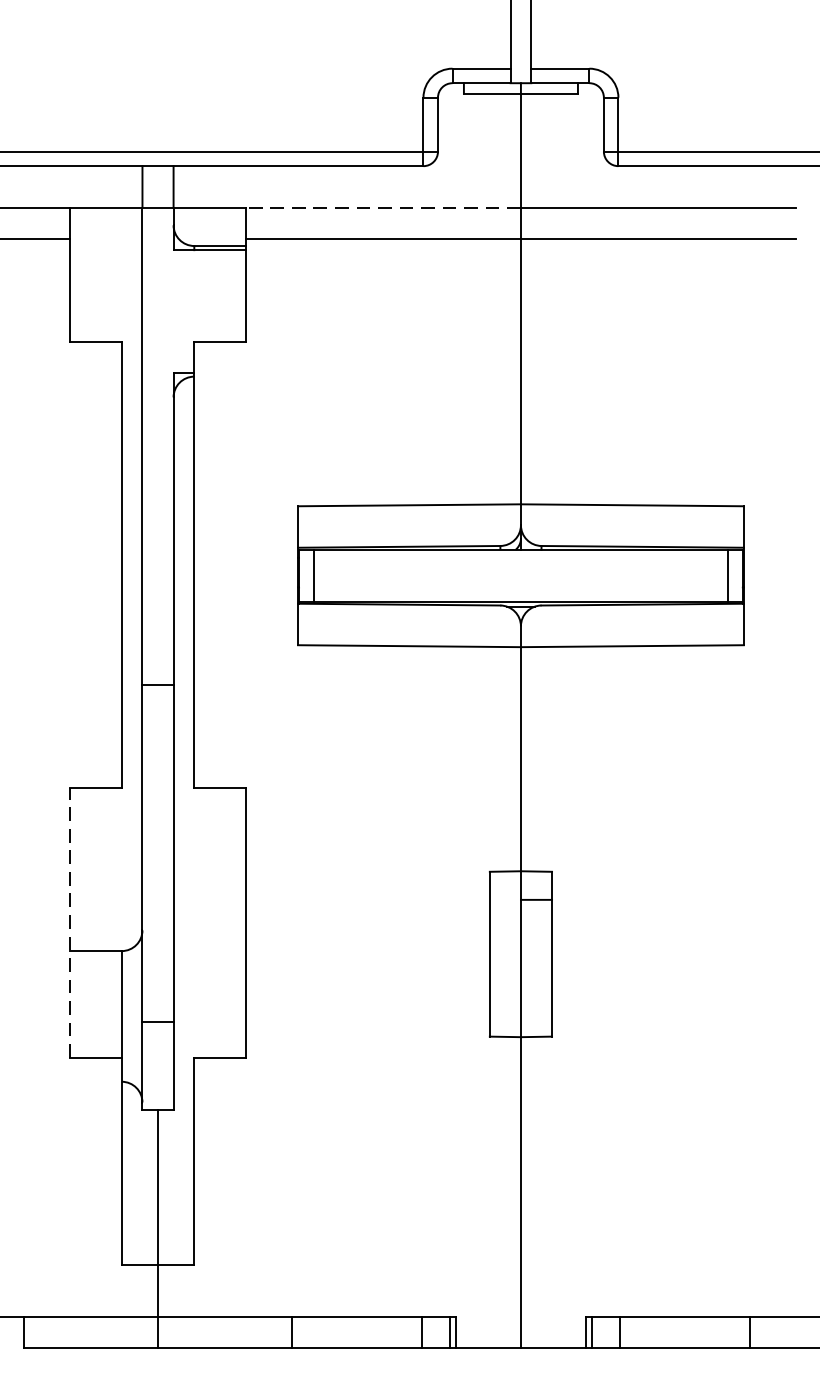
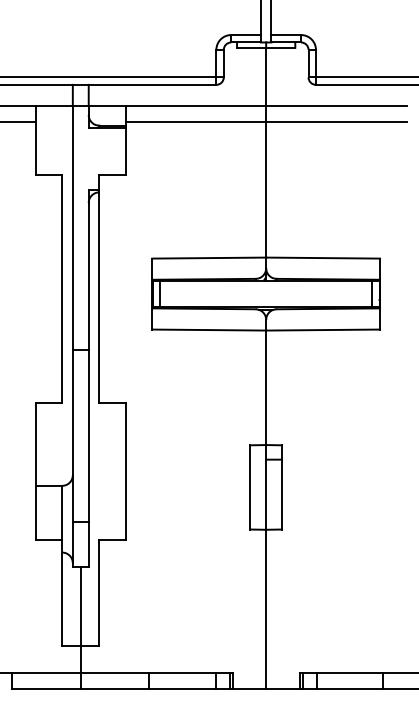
line: (382, 208) -> (195, 106), dashed -> solid
line: (69, 923) -> (35, 471), dashed -> solid

